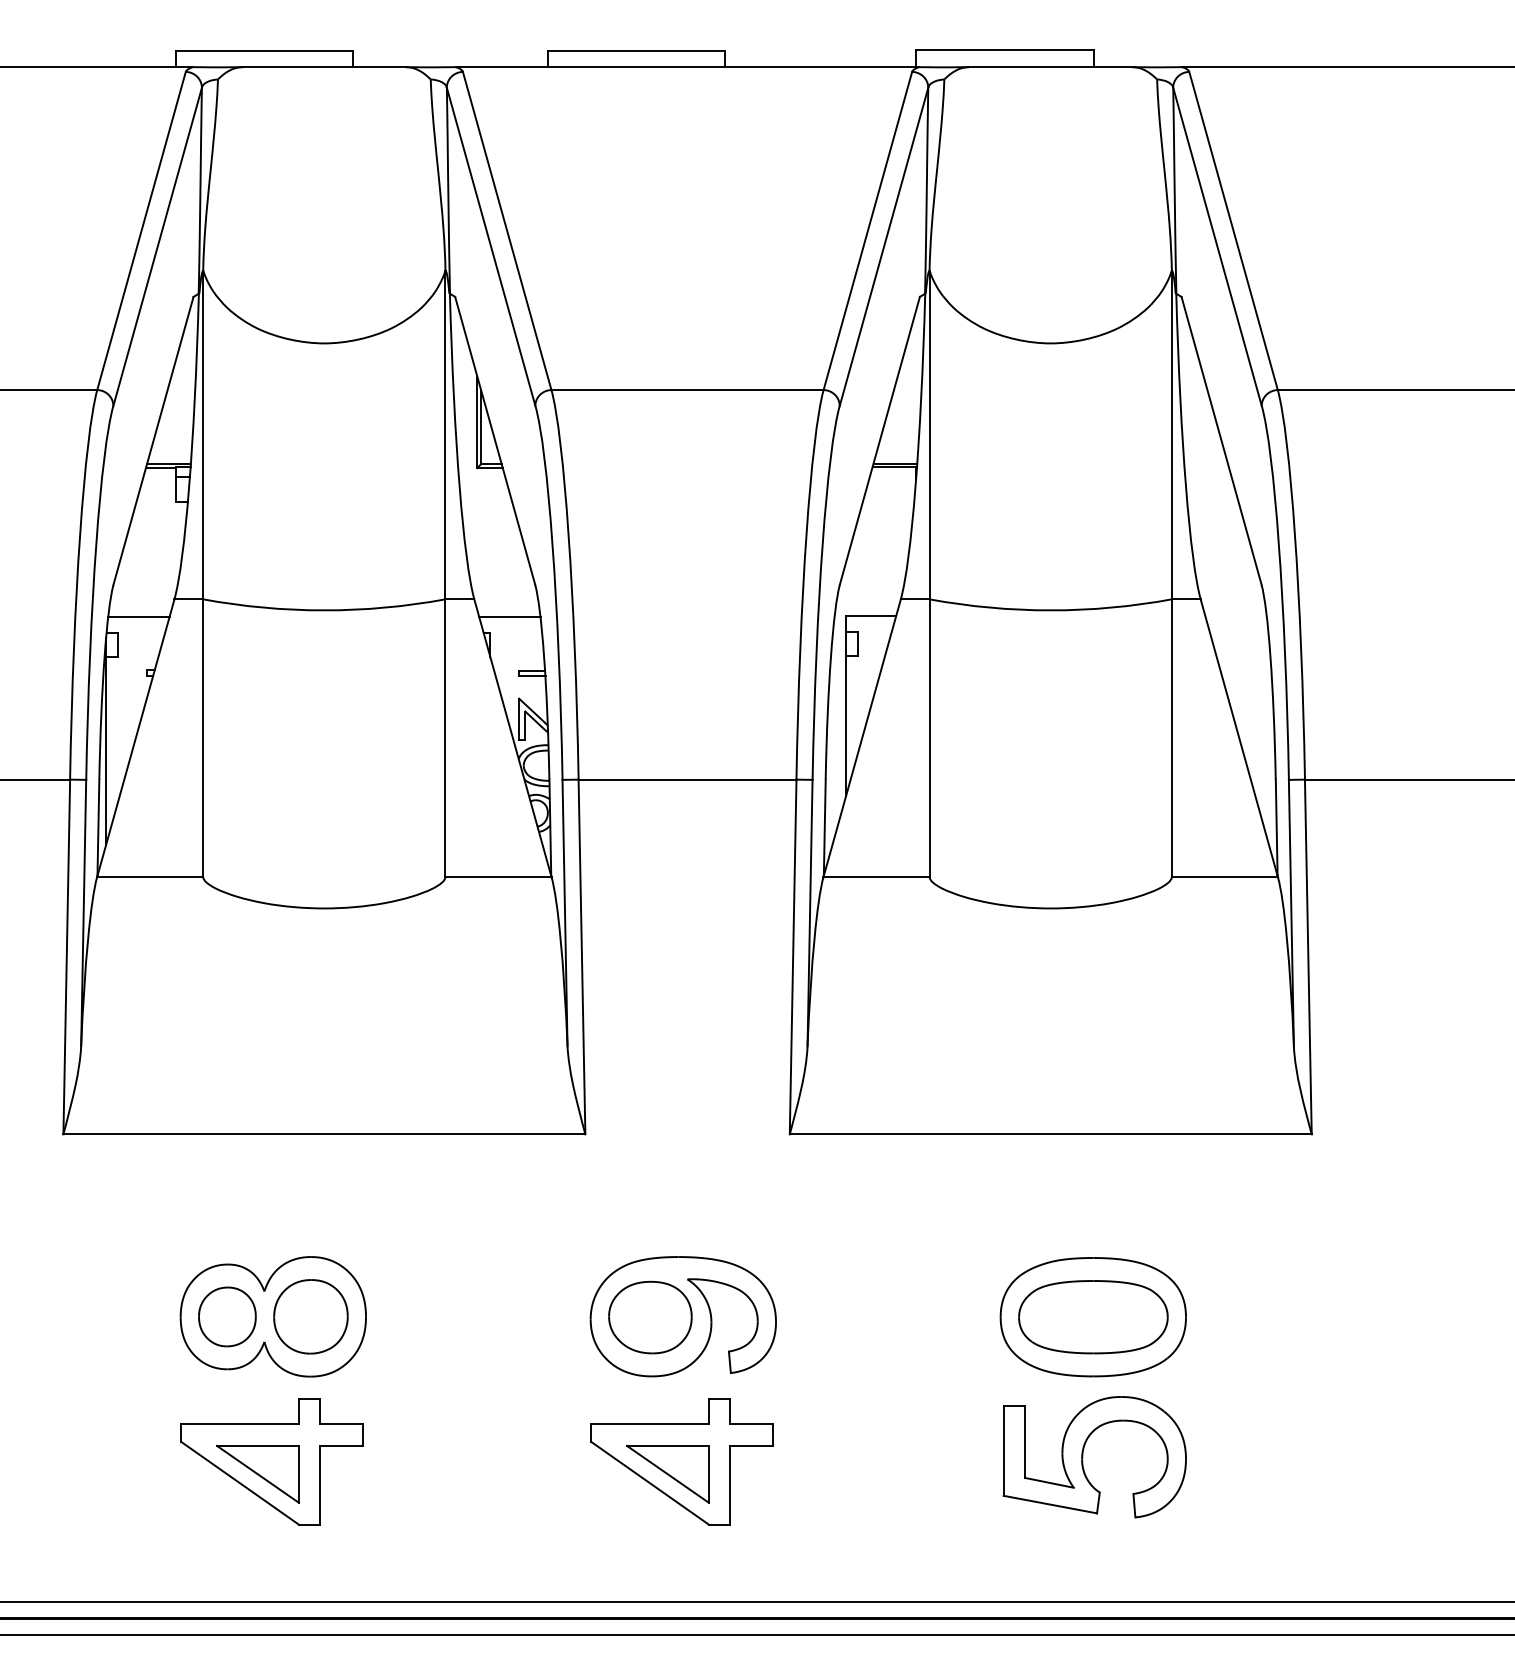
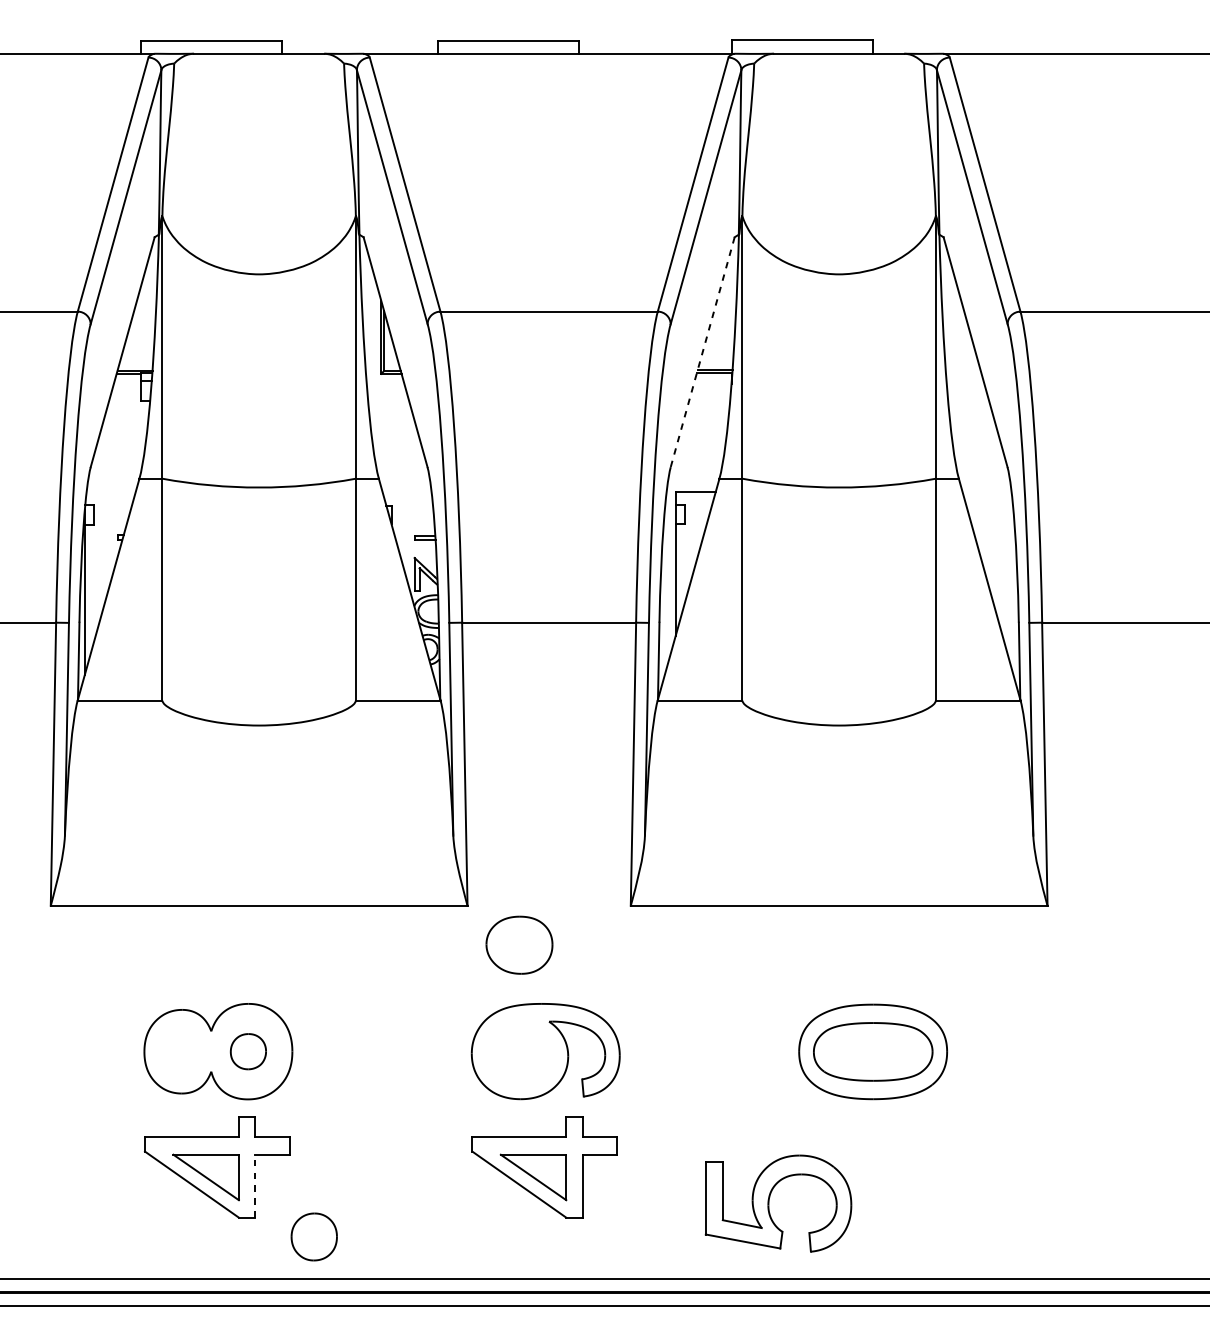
line: (879, 441) -> (702, 352), solid -> dashed
line: (138, 616) -> (110, 492), removed
line: (509, 616) -> (406, 492), removed
part: (227, 1316) -> (314, 1236), moved
part: (310, 1316) -> (248, 1051), size x0.6
part: (650, 1317) -> (519, 945), moved
part: (1083, 1457) -> (769, 1203), moved
line: (319, 1484) -> (255, 1185), solid -> dashed

